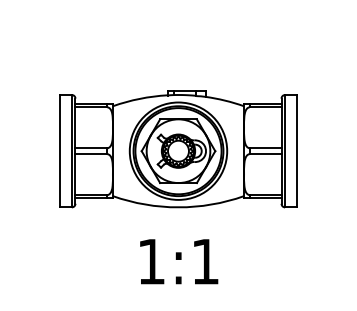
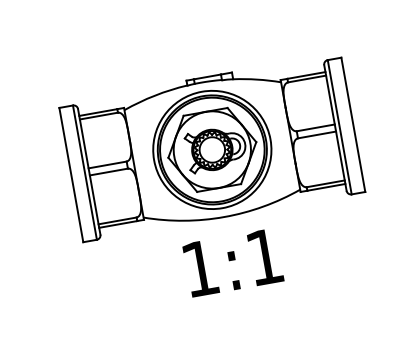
text: (179, 261) -> (233, 262), moved

